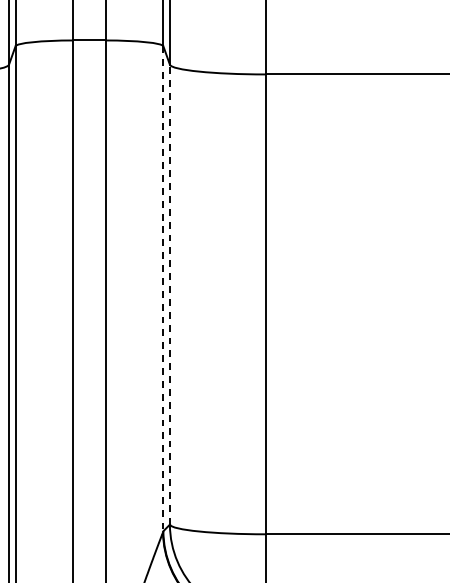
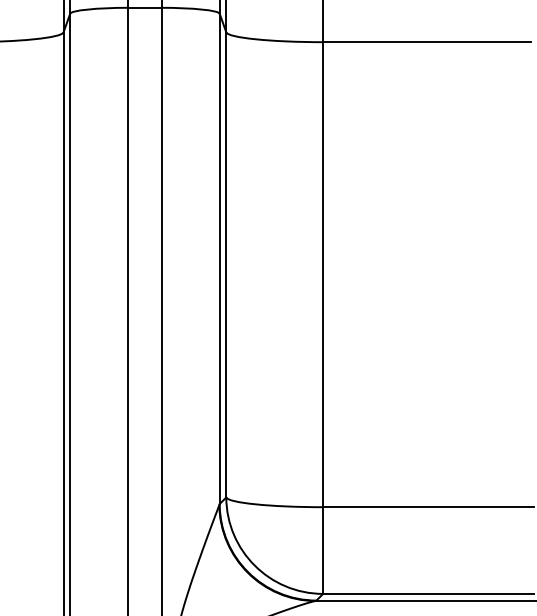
line: (163, 289) -> (219, 259), dashed -> solid
line: (170, 294) -> (226, 264), dashed -> solid

